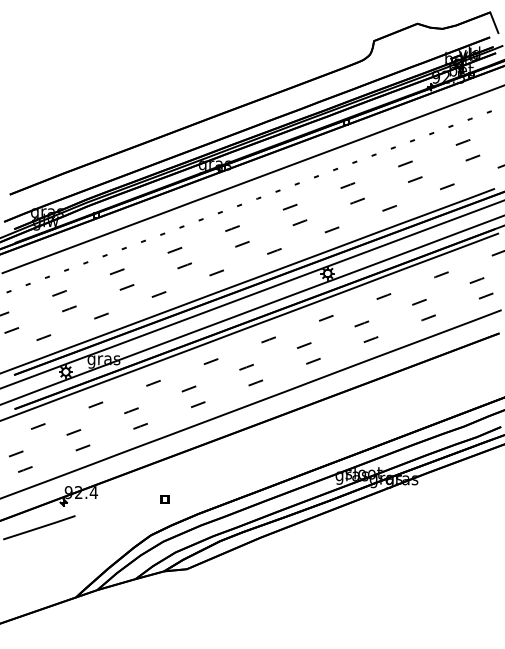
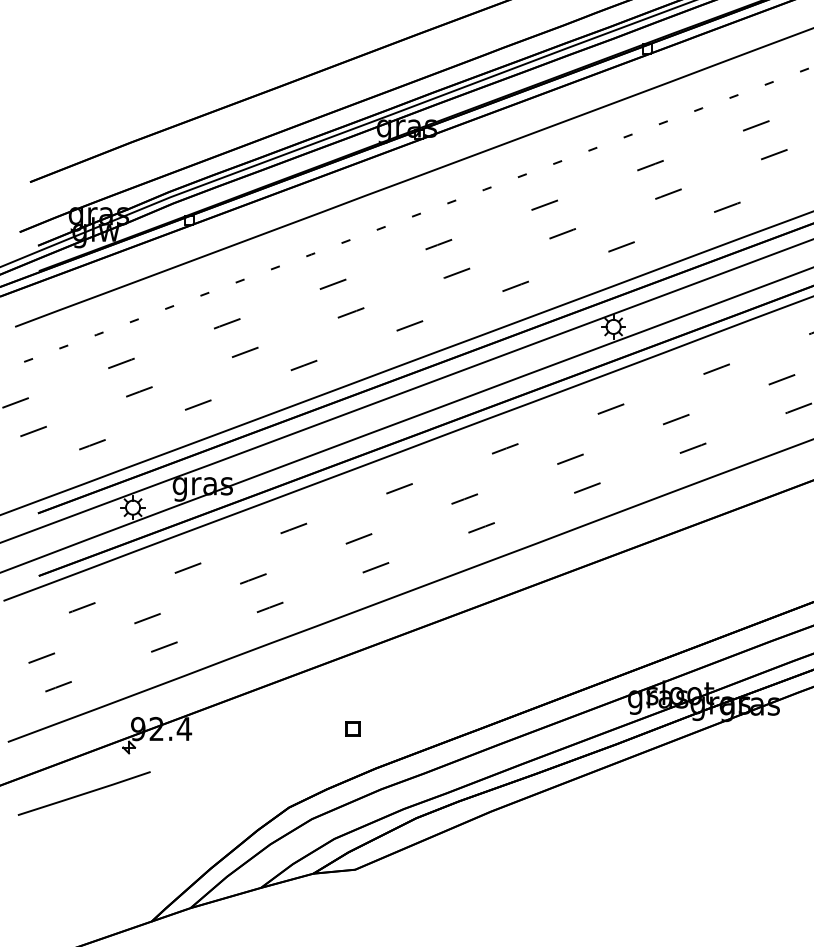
part: (164, 499) -> (352, 728), moved

